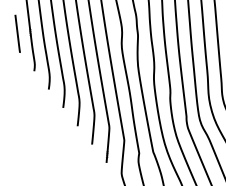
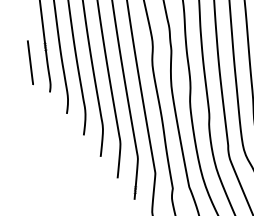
line: (17, 33) -> (30, 62), moved

